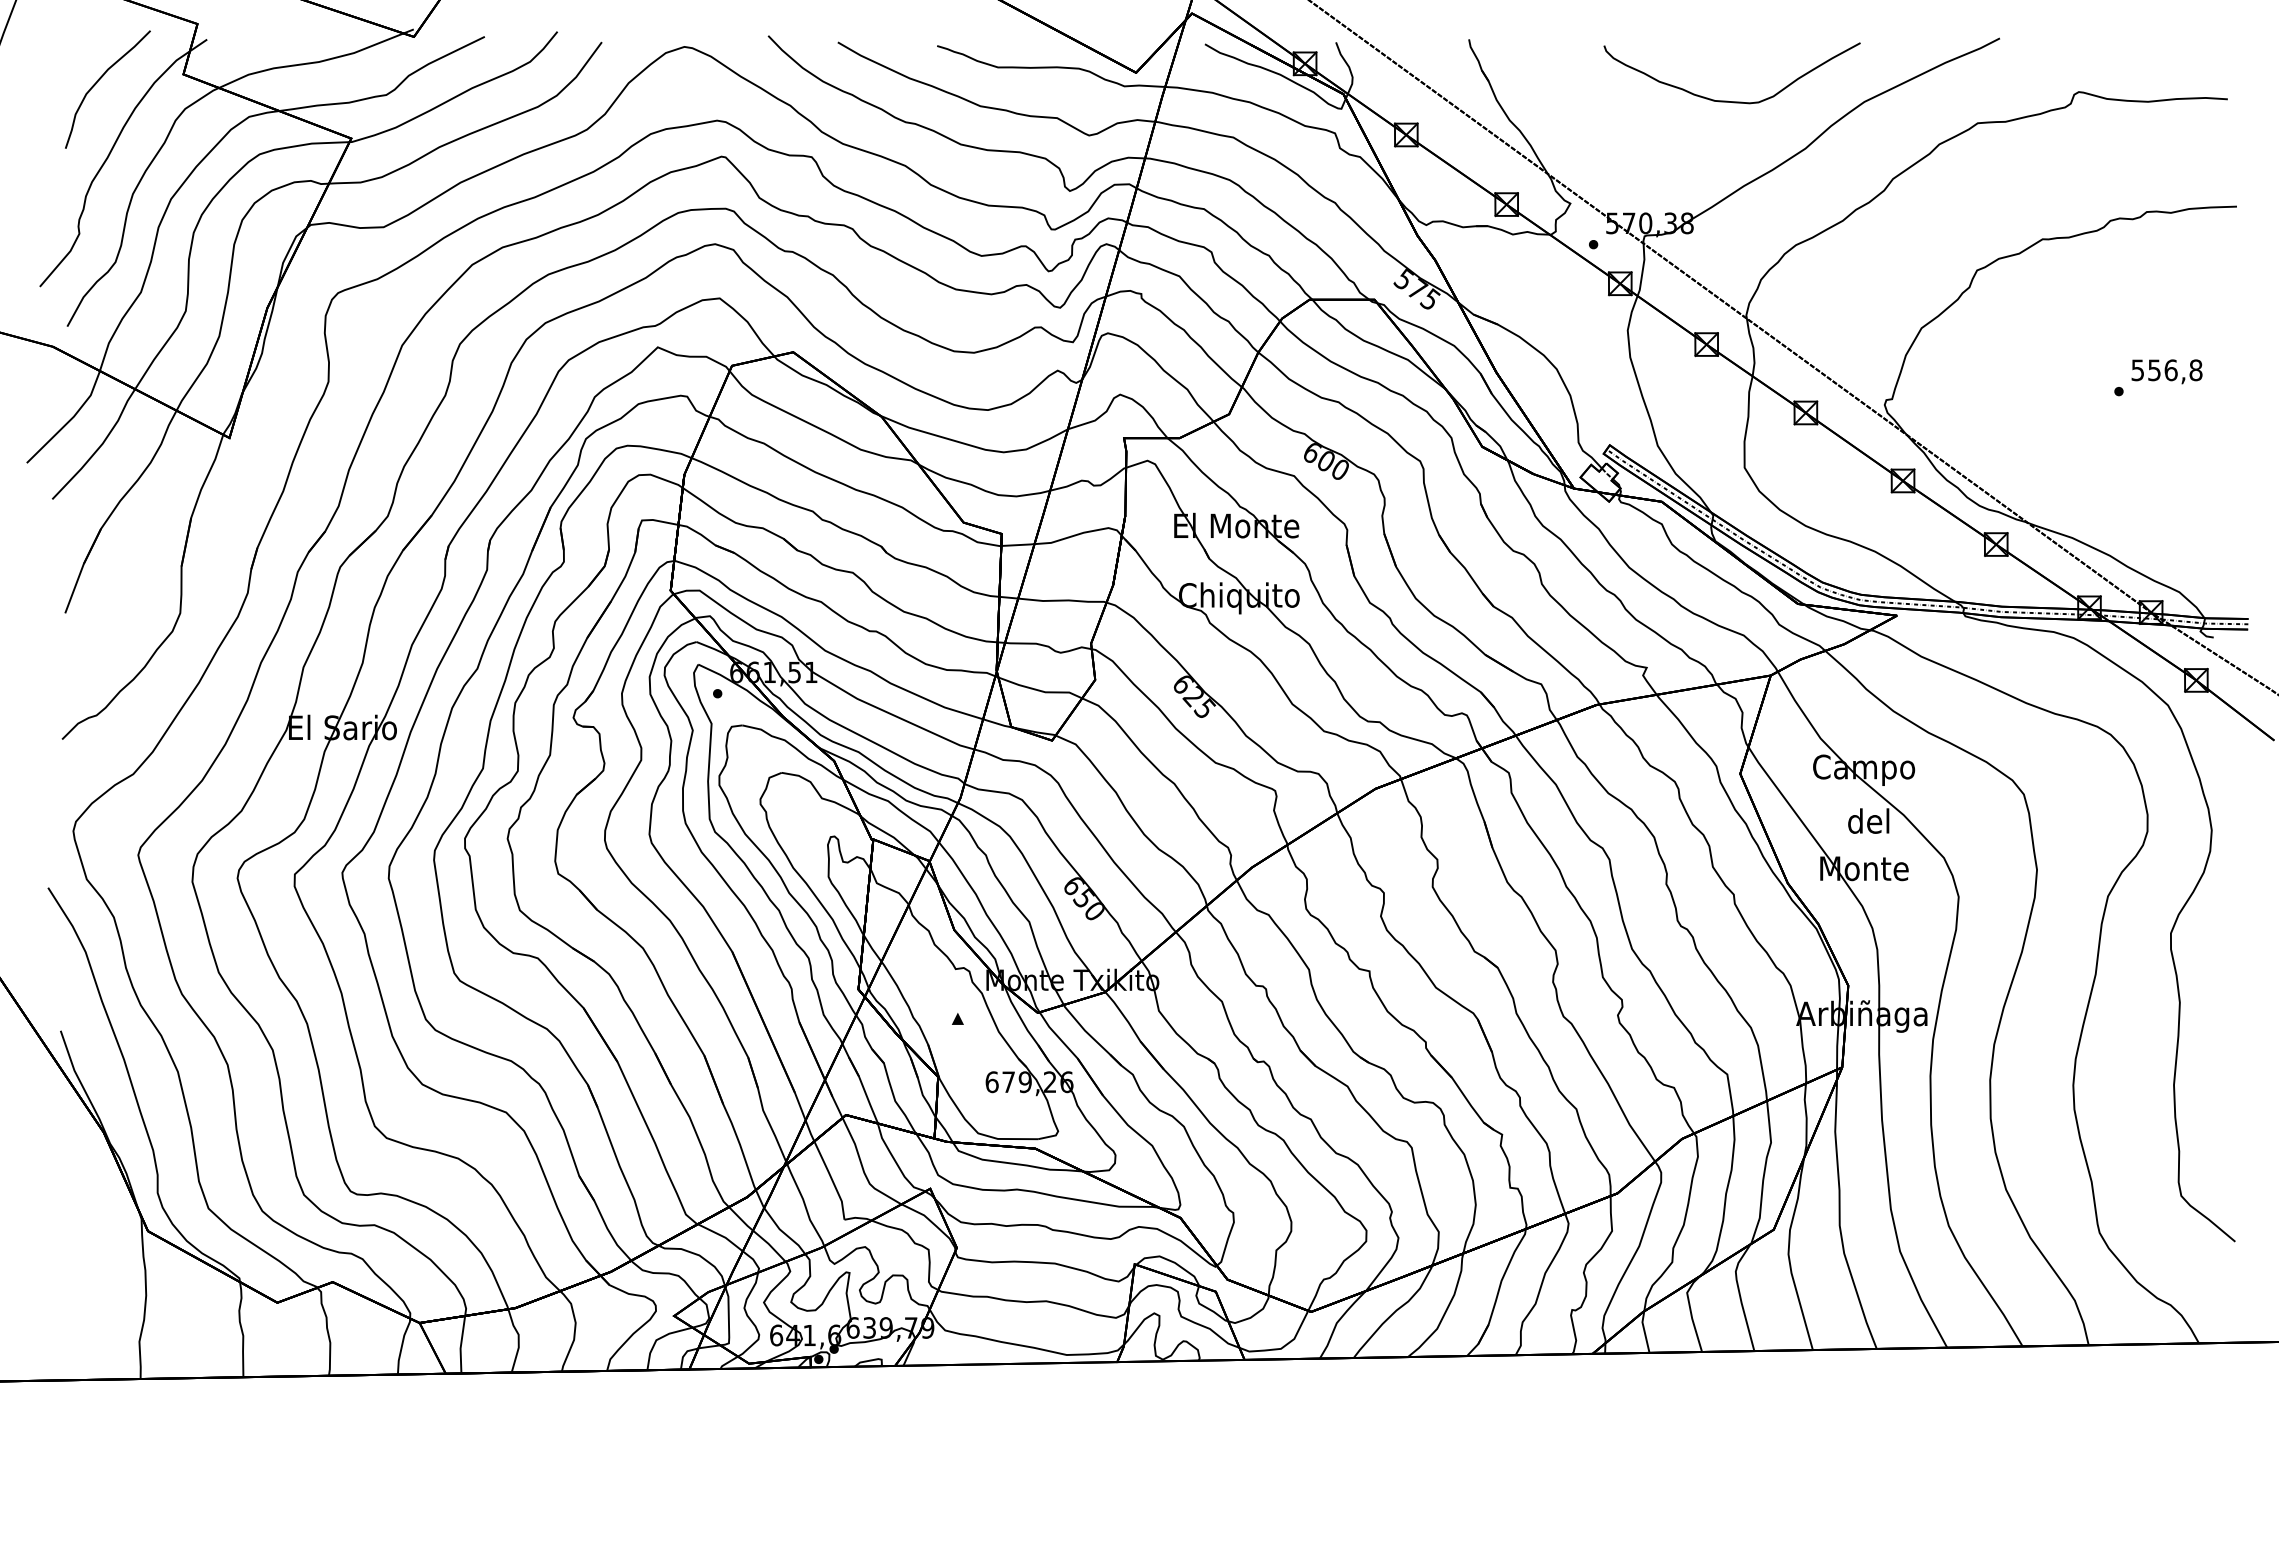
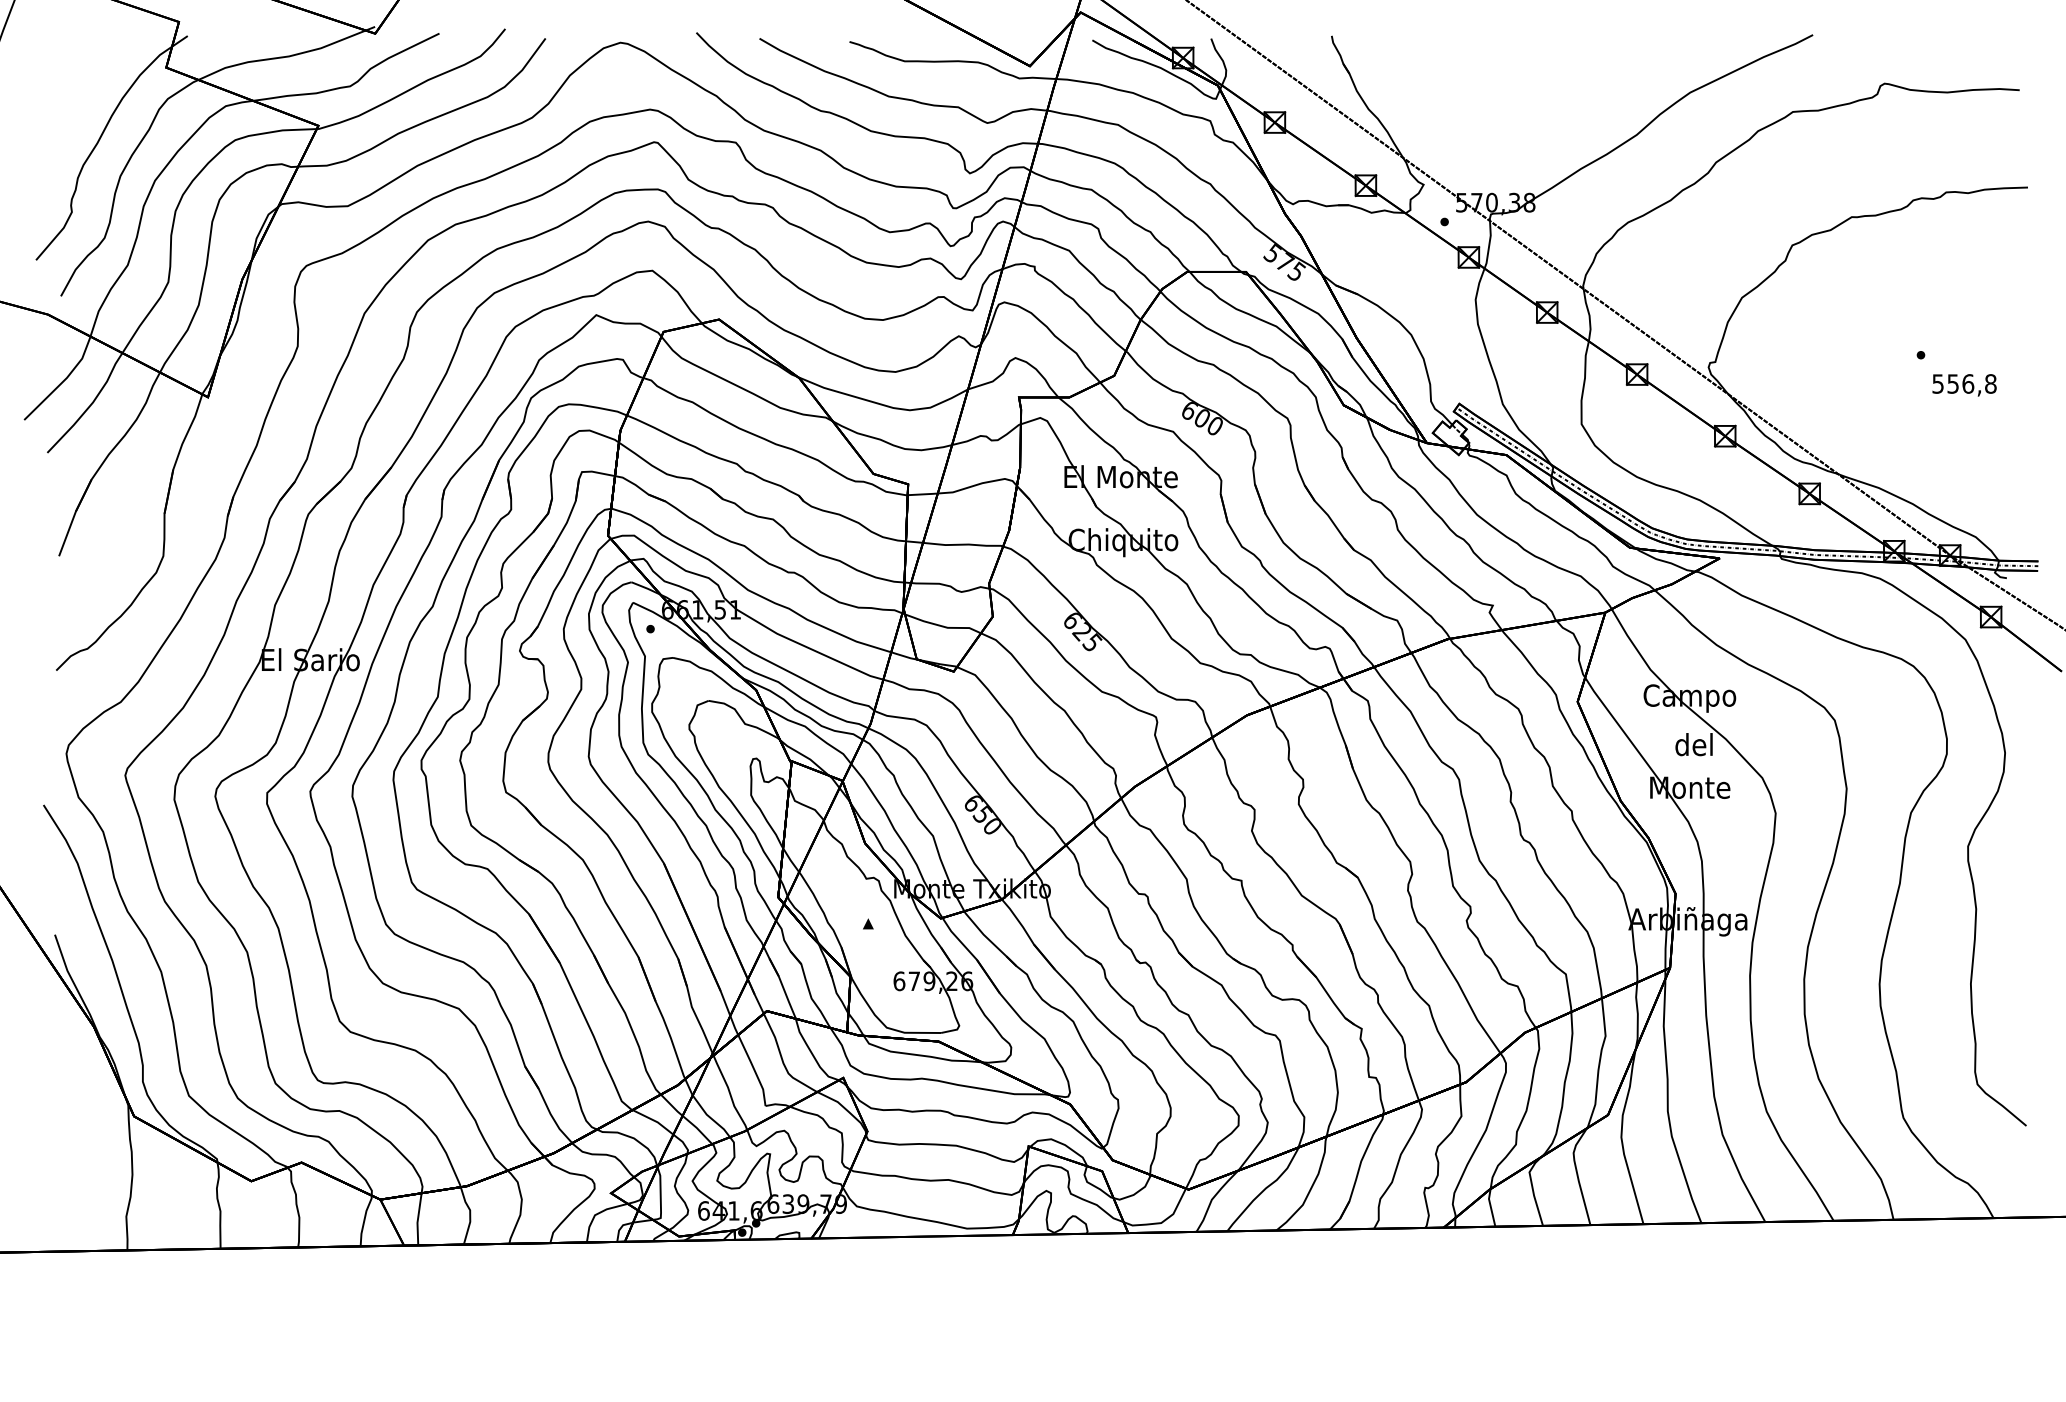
curve: (99, 80) -> (90, 73), removed
curve: (1727, 100) -> (1566, 91), removed
text: (2166, 371) -> (1964, 385), moved

